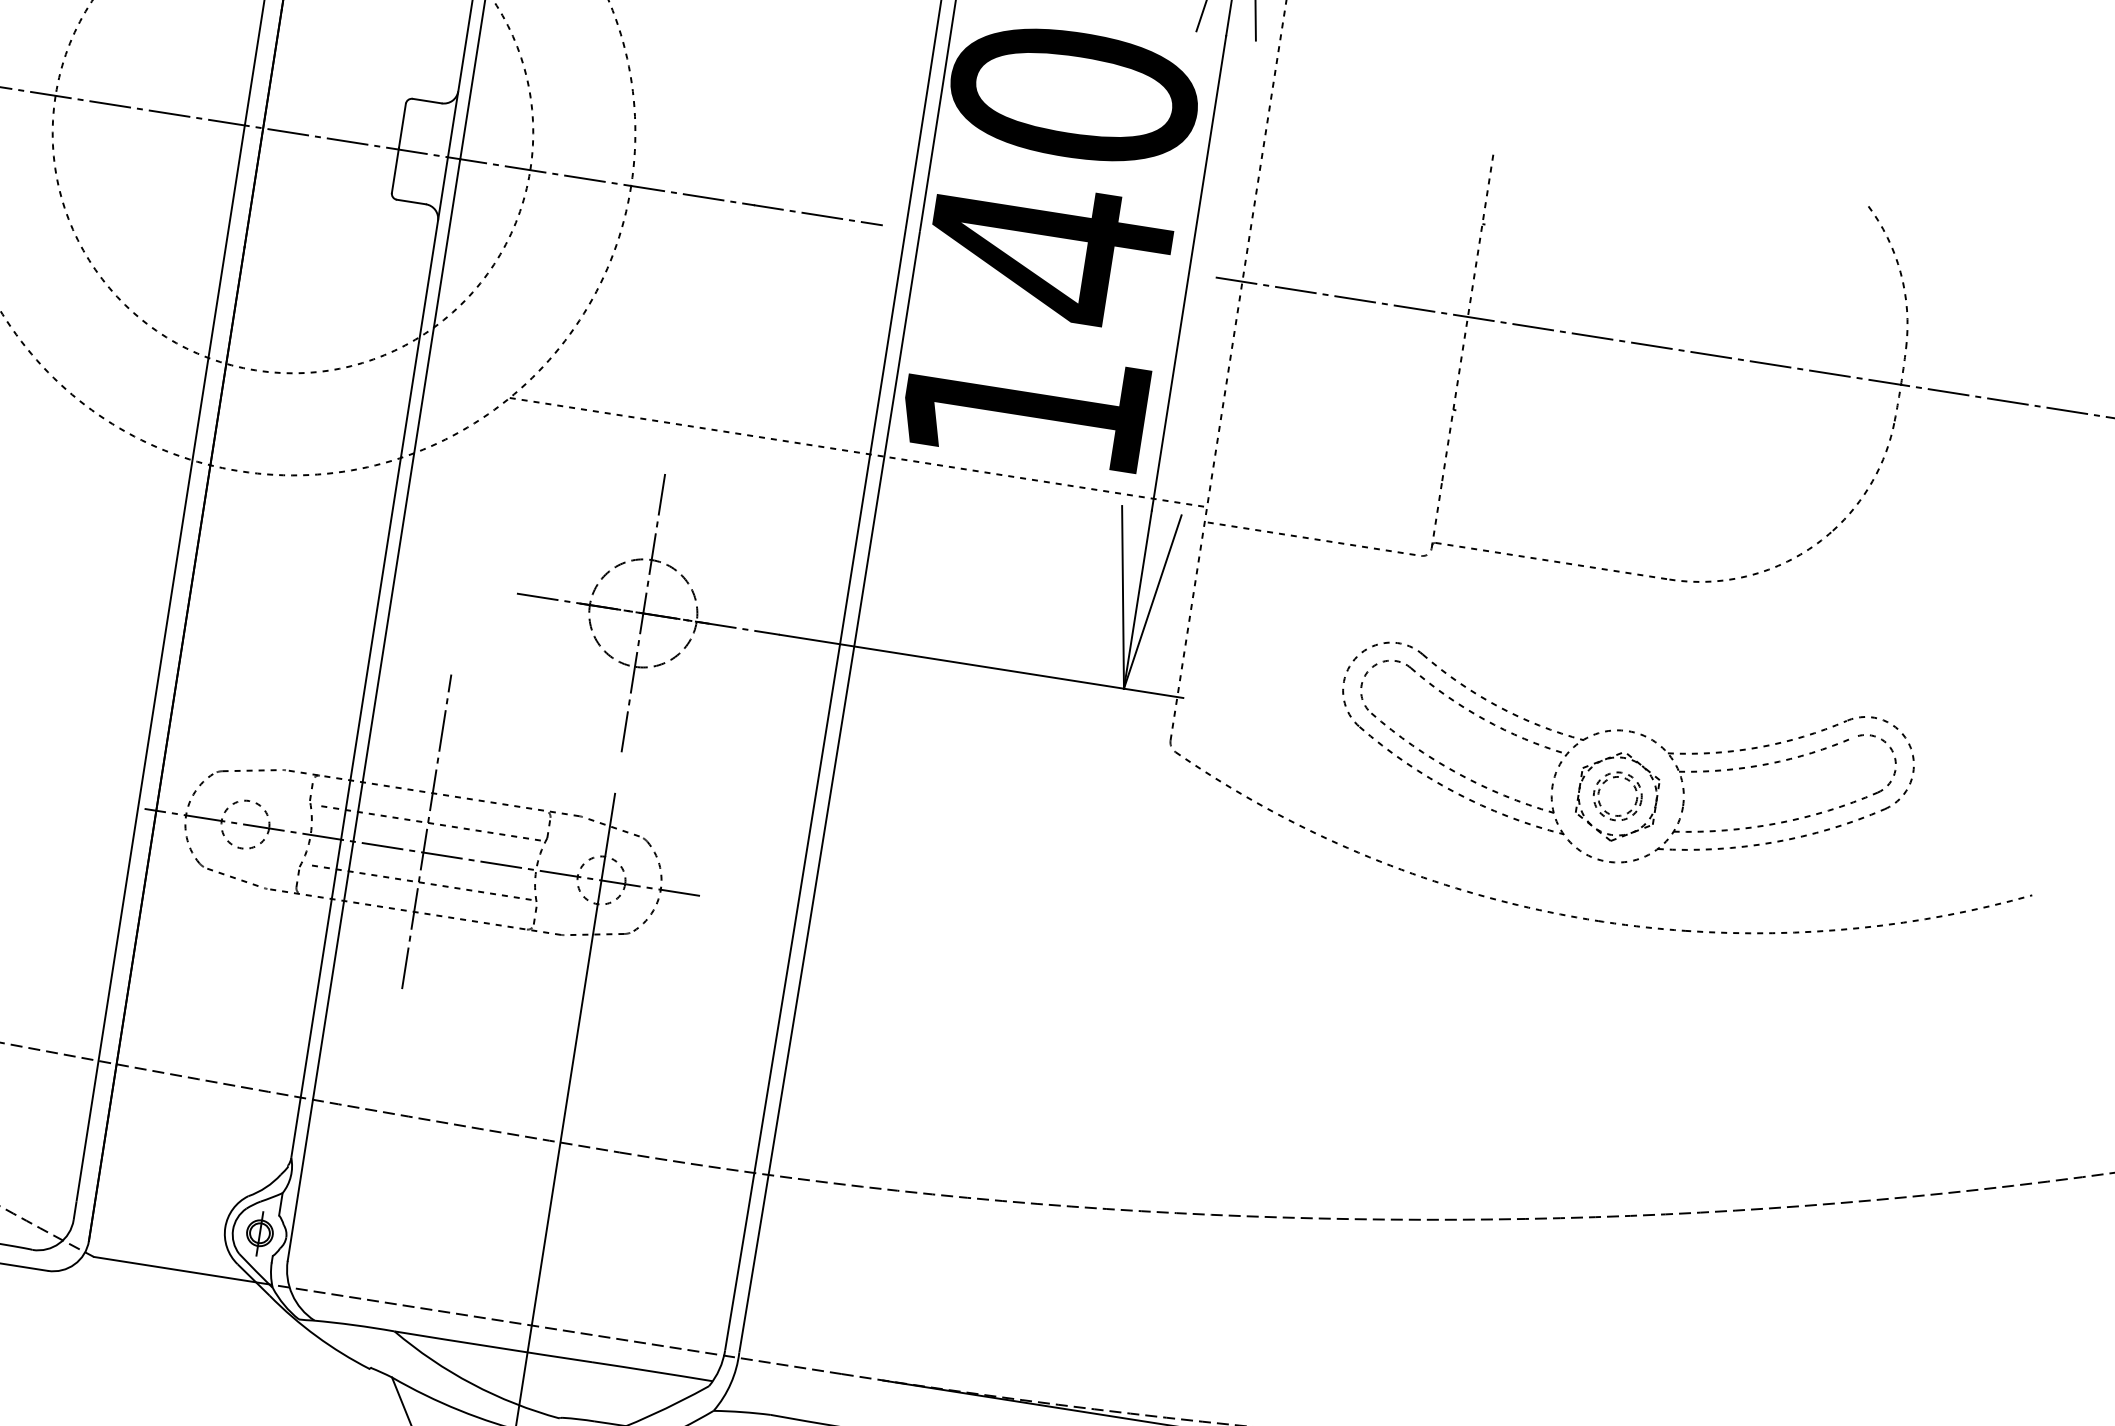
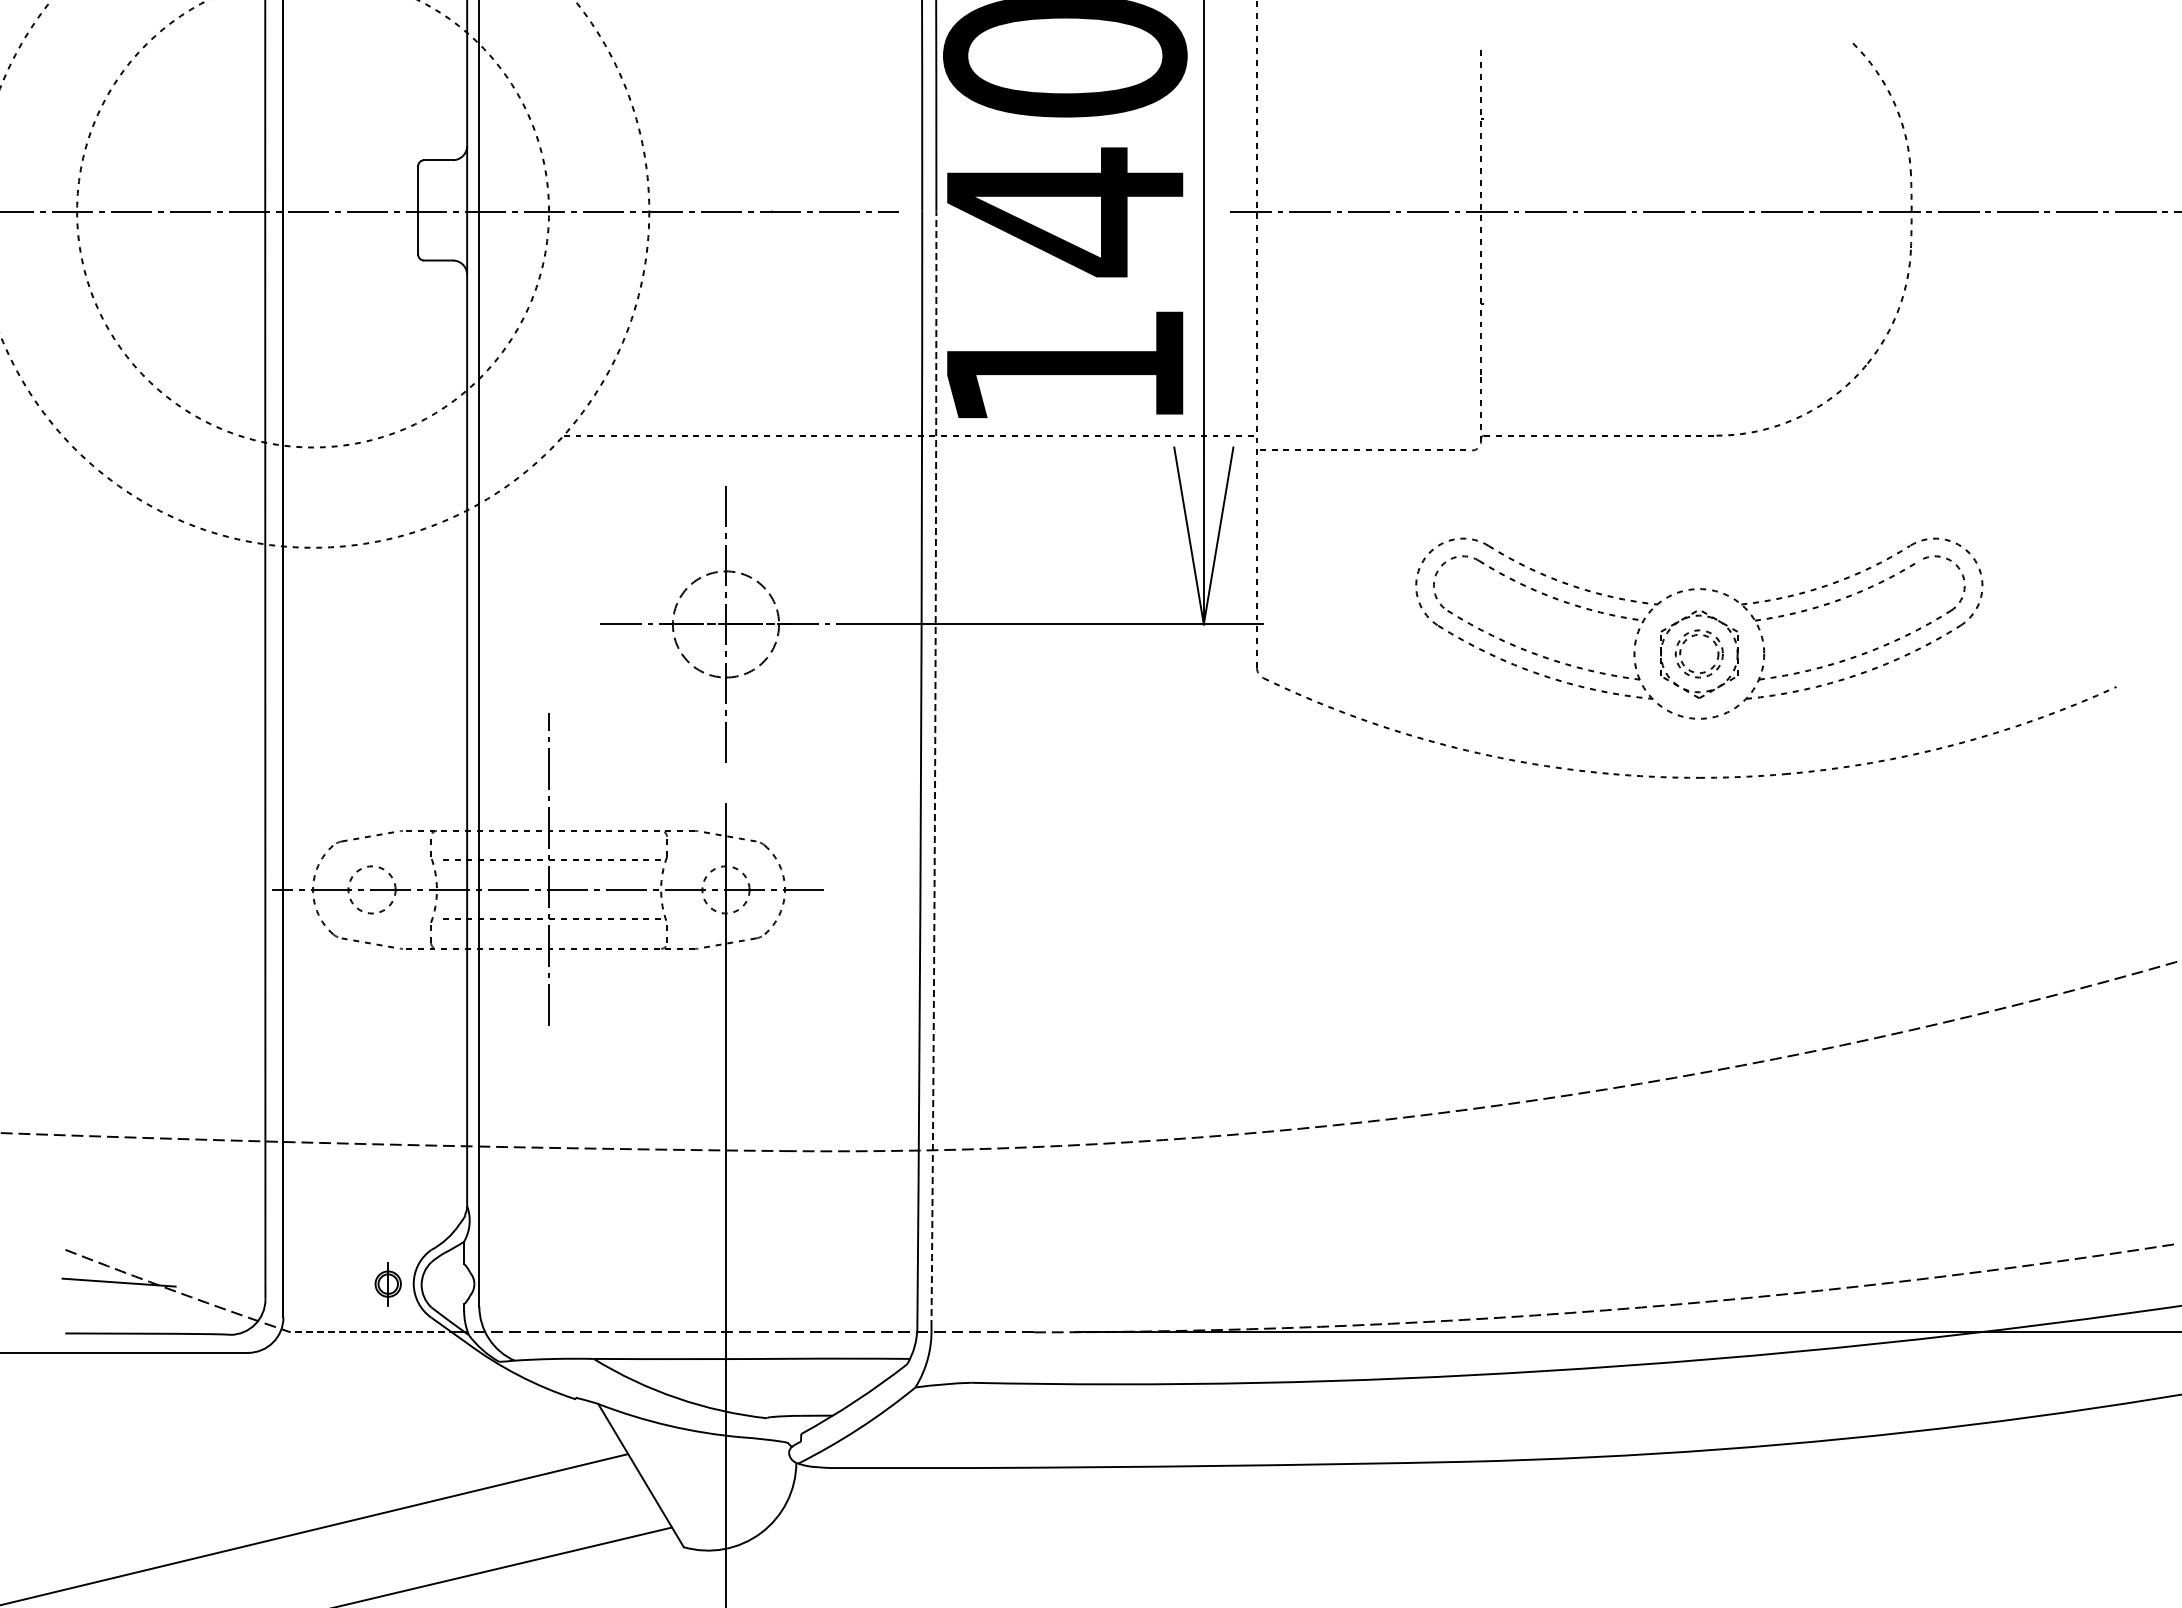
arc: (831, 792) -> (935, 769), solid -> dashed
part: (259, 1233) -> (387, 1284), moved
line: (176, 1269) -> (372, 1332), solid -> dashed

